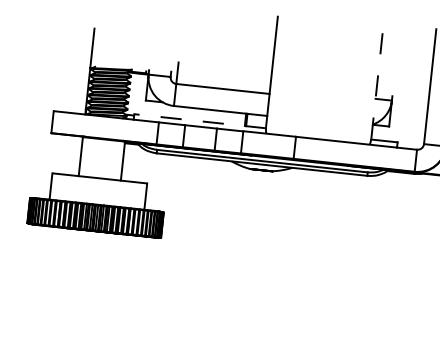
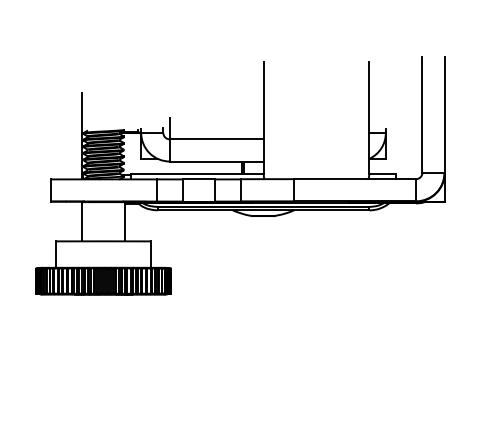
line: (377, 83) -> (369, 117), dashed -> solid
line: (199, 120) -> (196, 173), dashed -> solid

